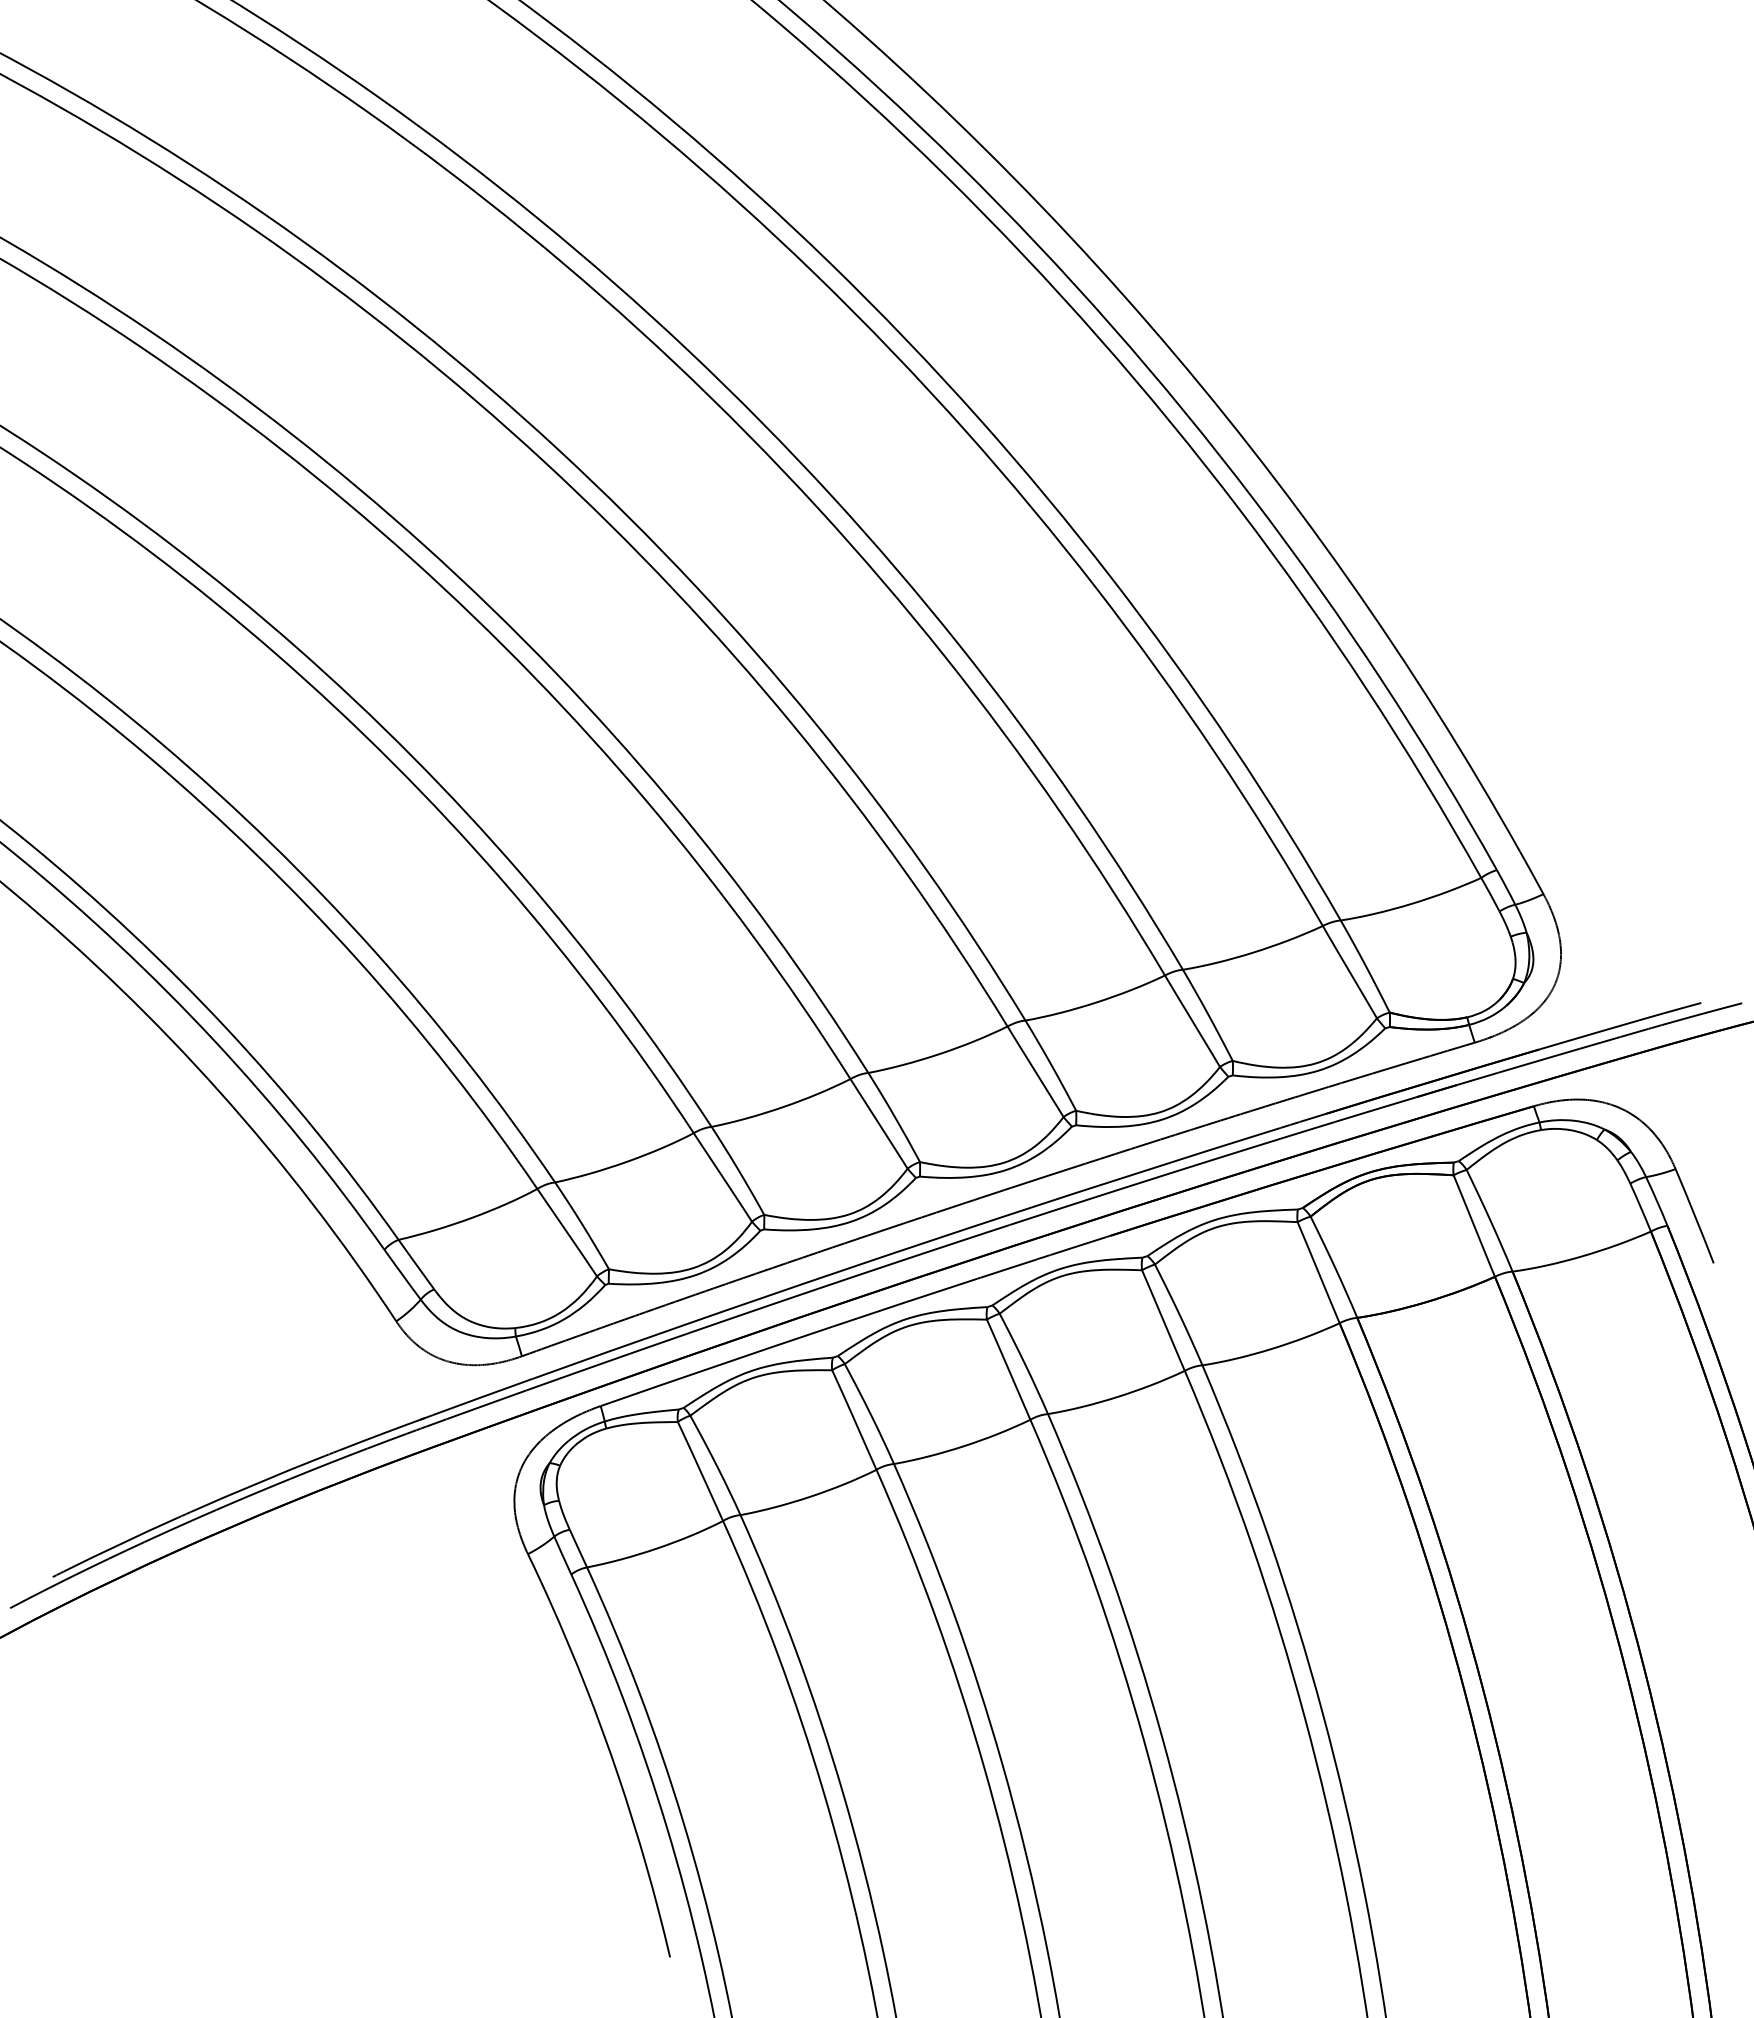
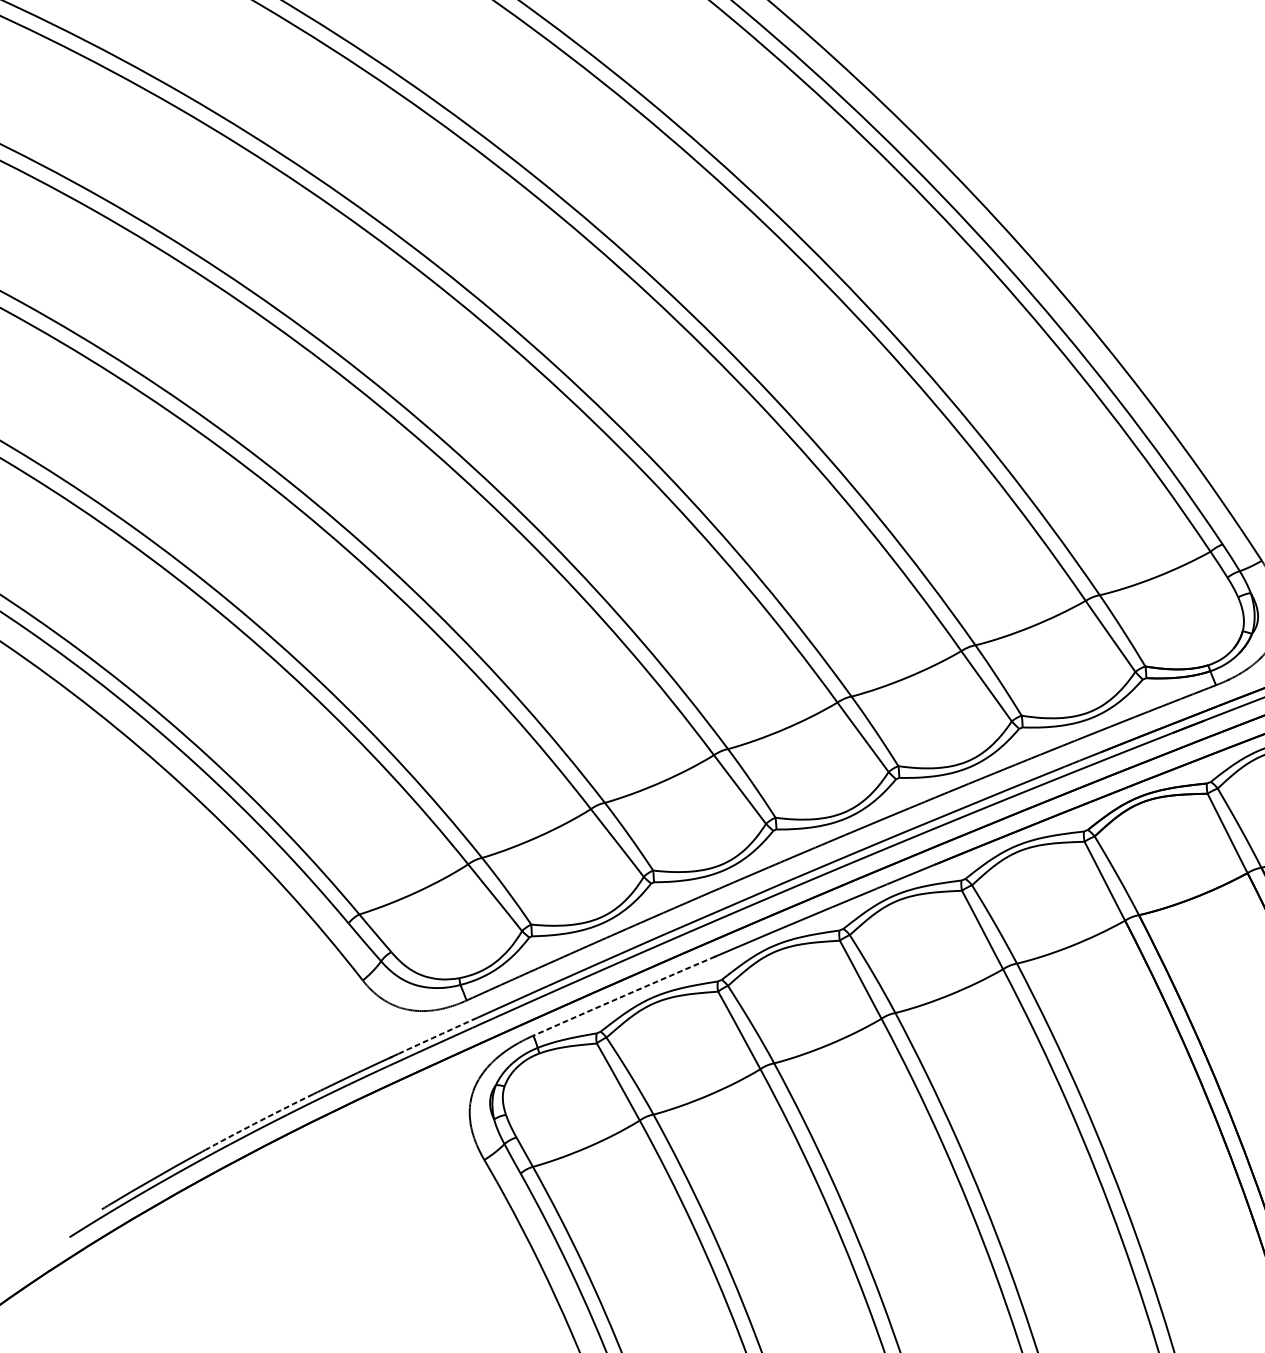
arc: (716, 1366) -> (624, 996), solid -> dashed
arc: (482, 1396) -> (437, 1035), solid -> dashed
arc: (256, 1483) -> (260, 1120), solid -> dashed

